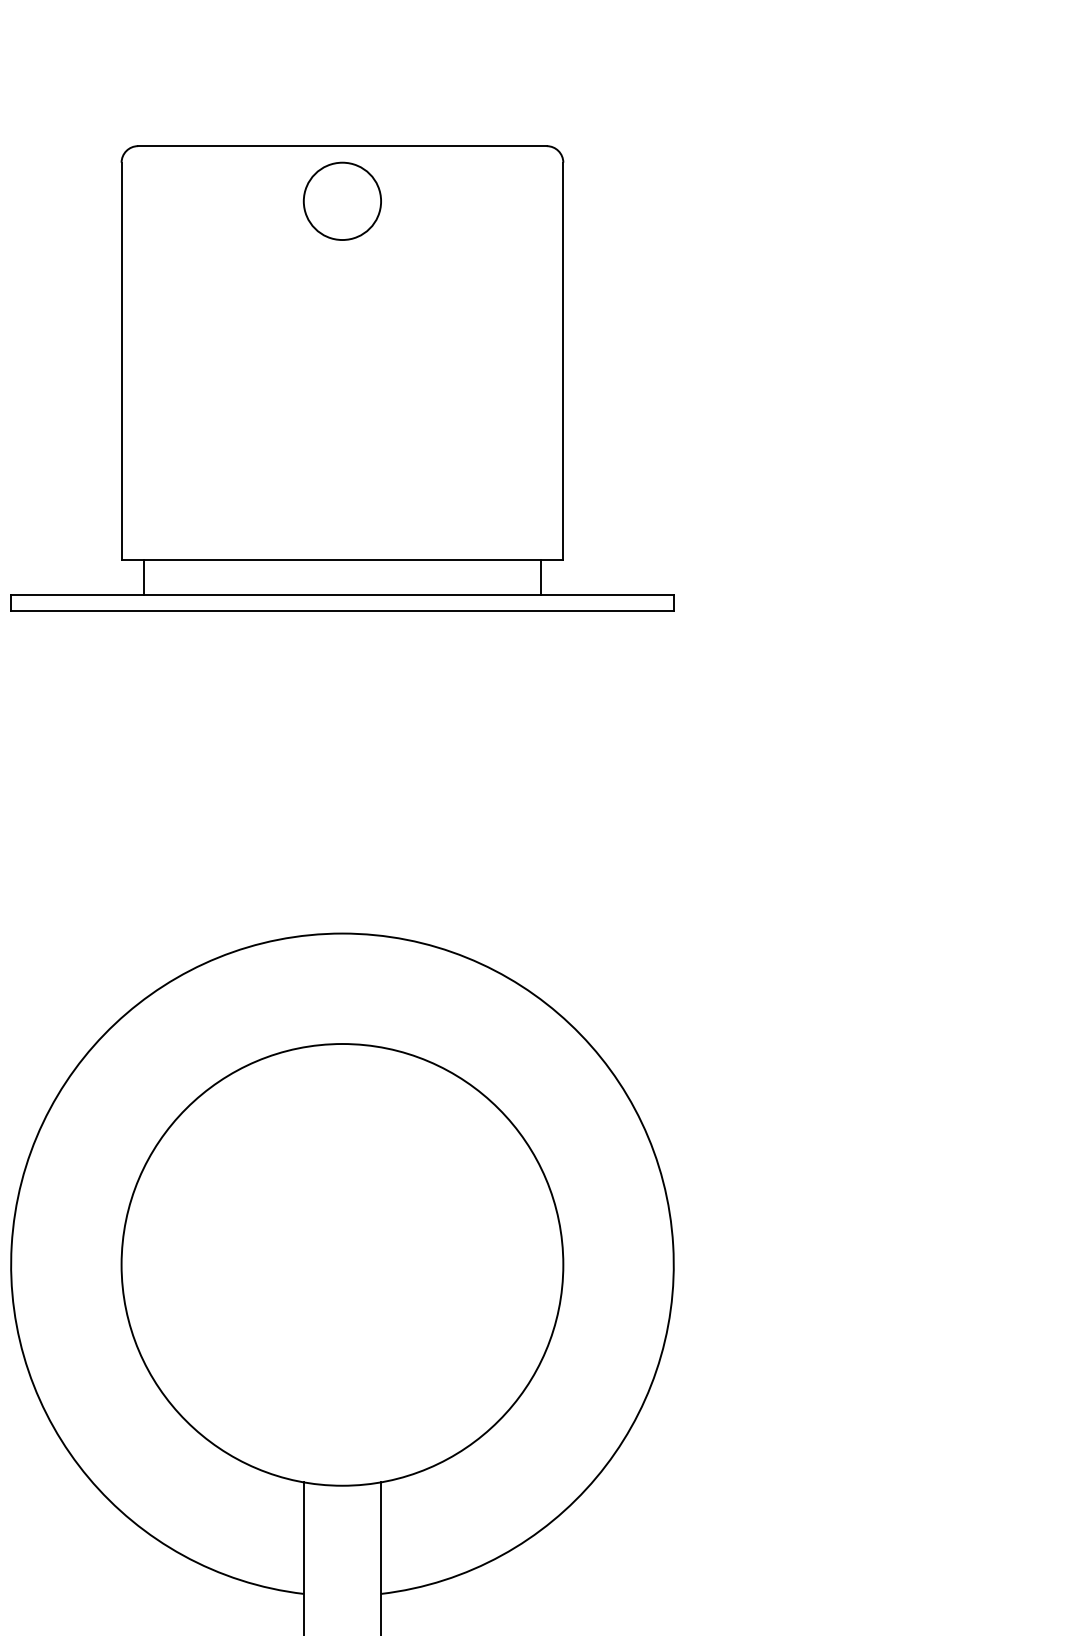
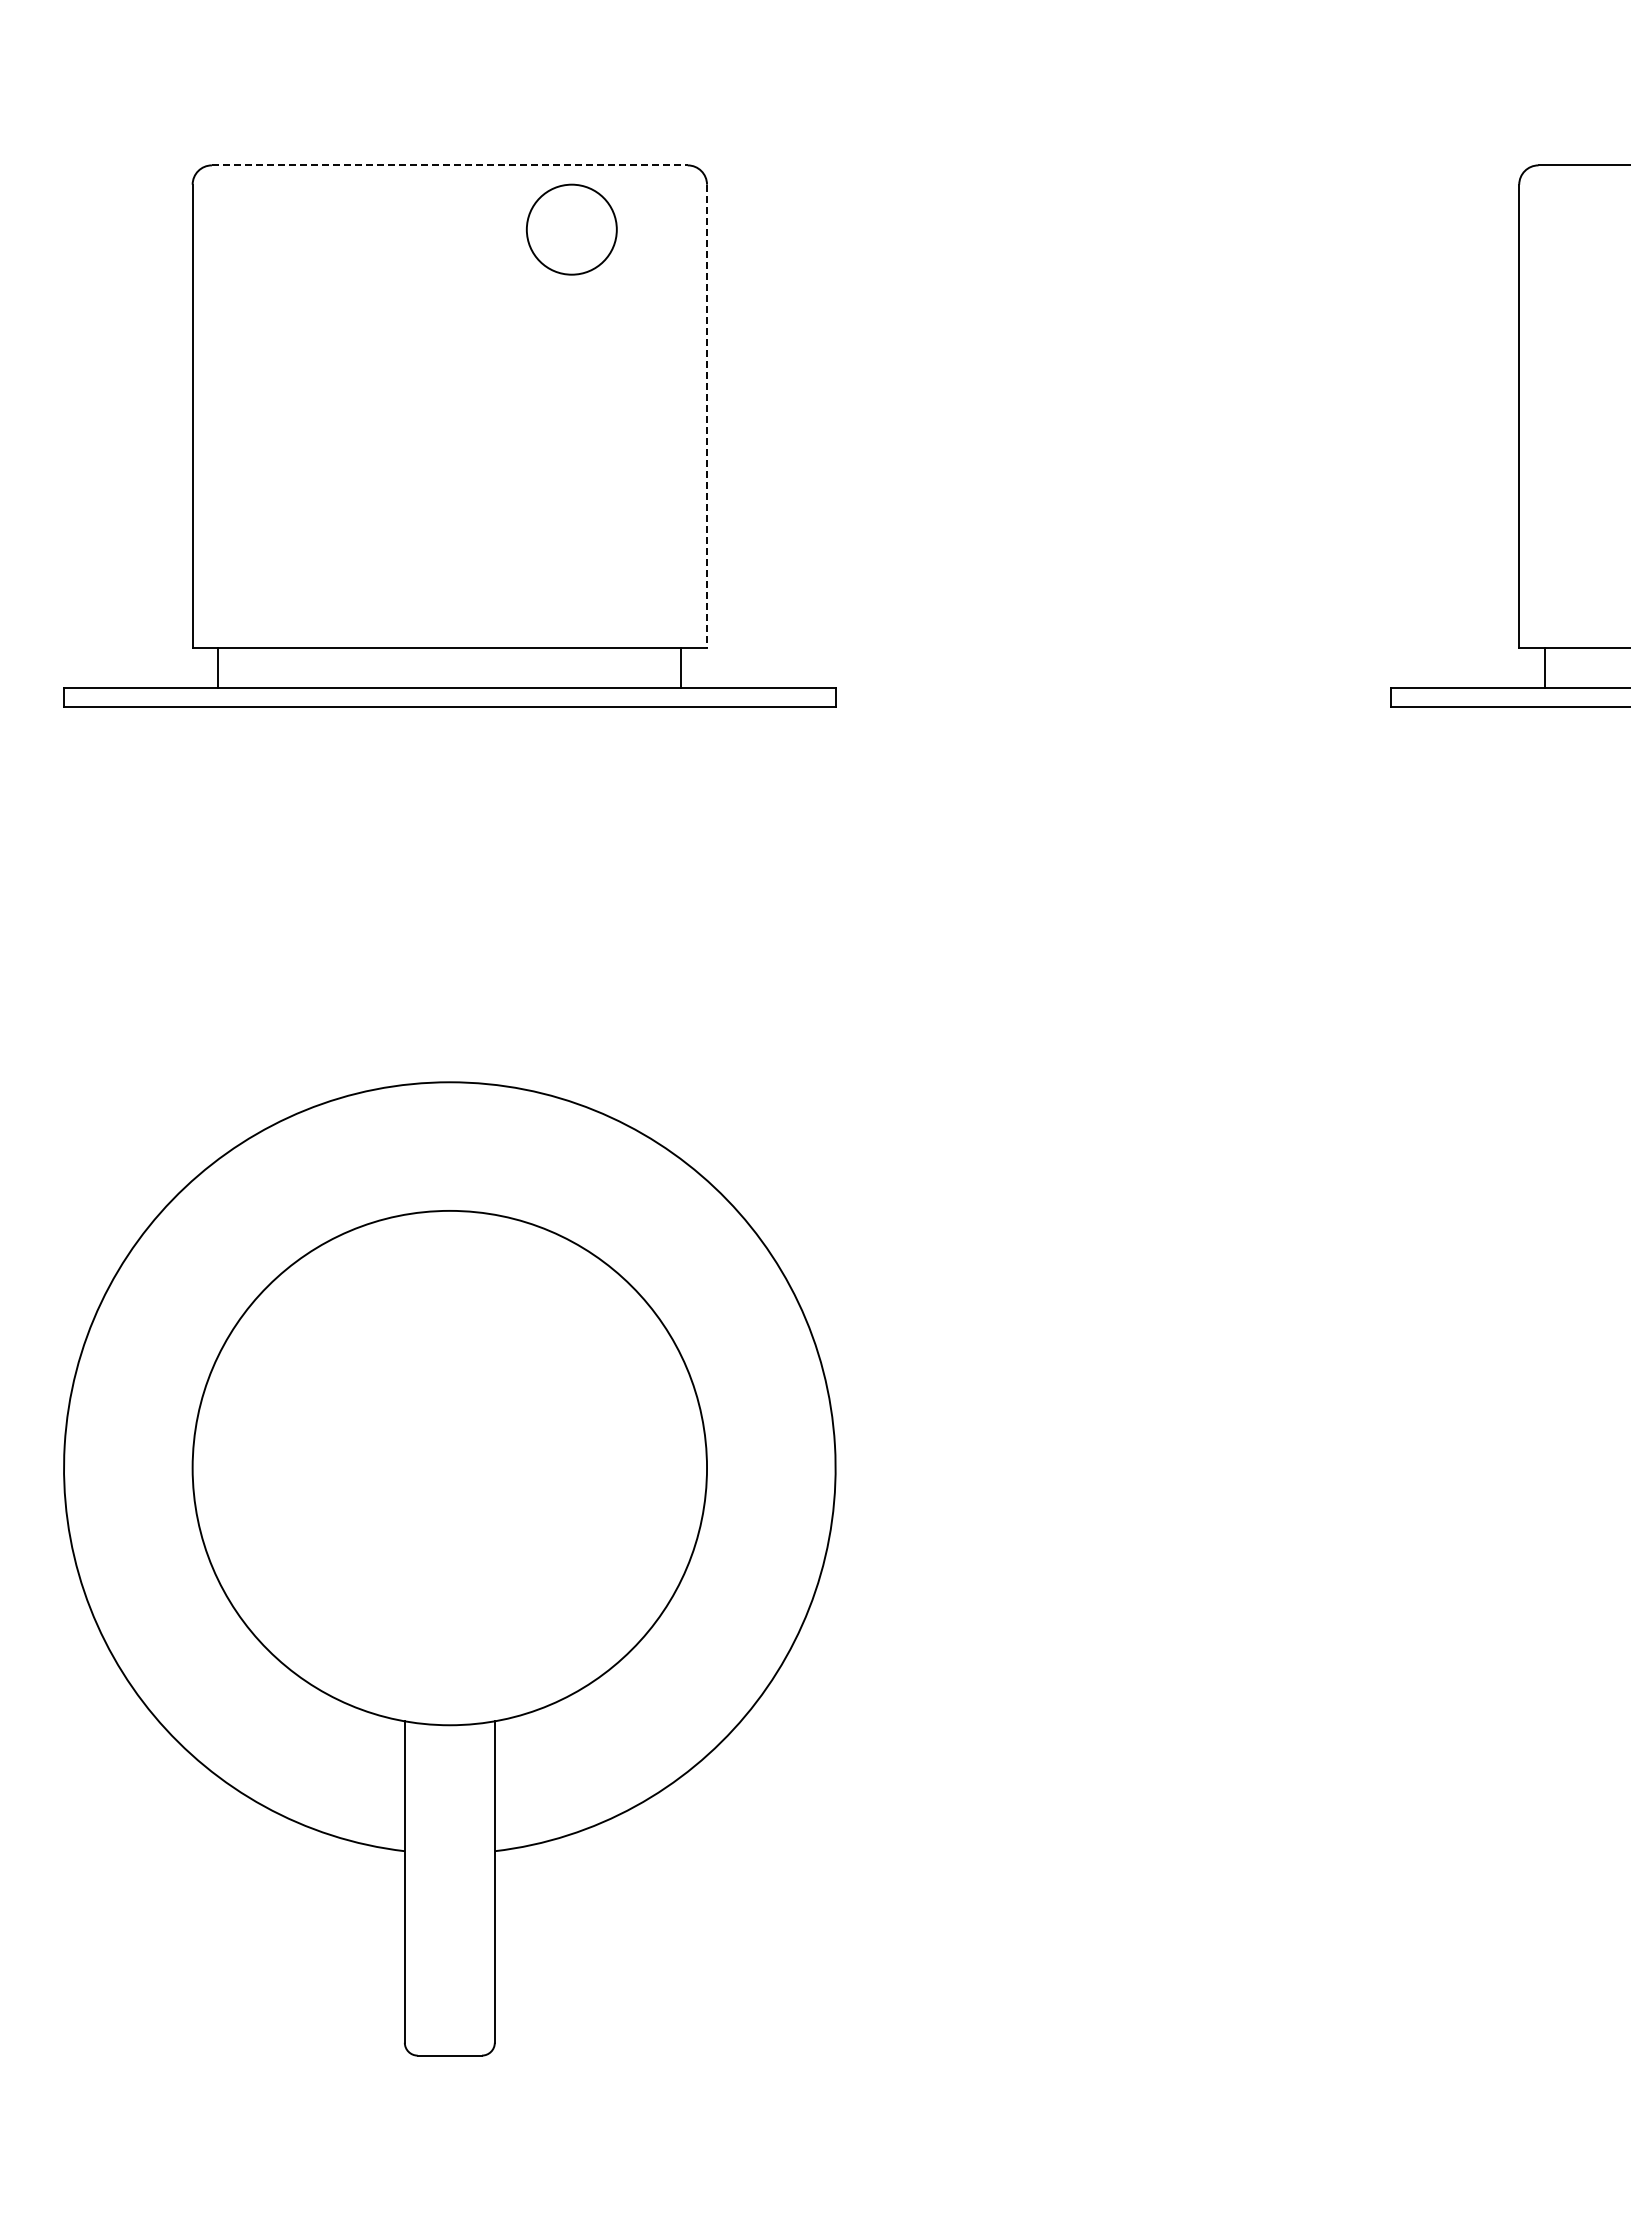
line: (342, 146) -> (449, 165), solid -> dashed
circle: (342, 201) -> (571, 229), moved
line: (563, 361) -> (707, 416), solid -> dashed

